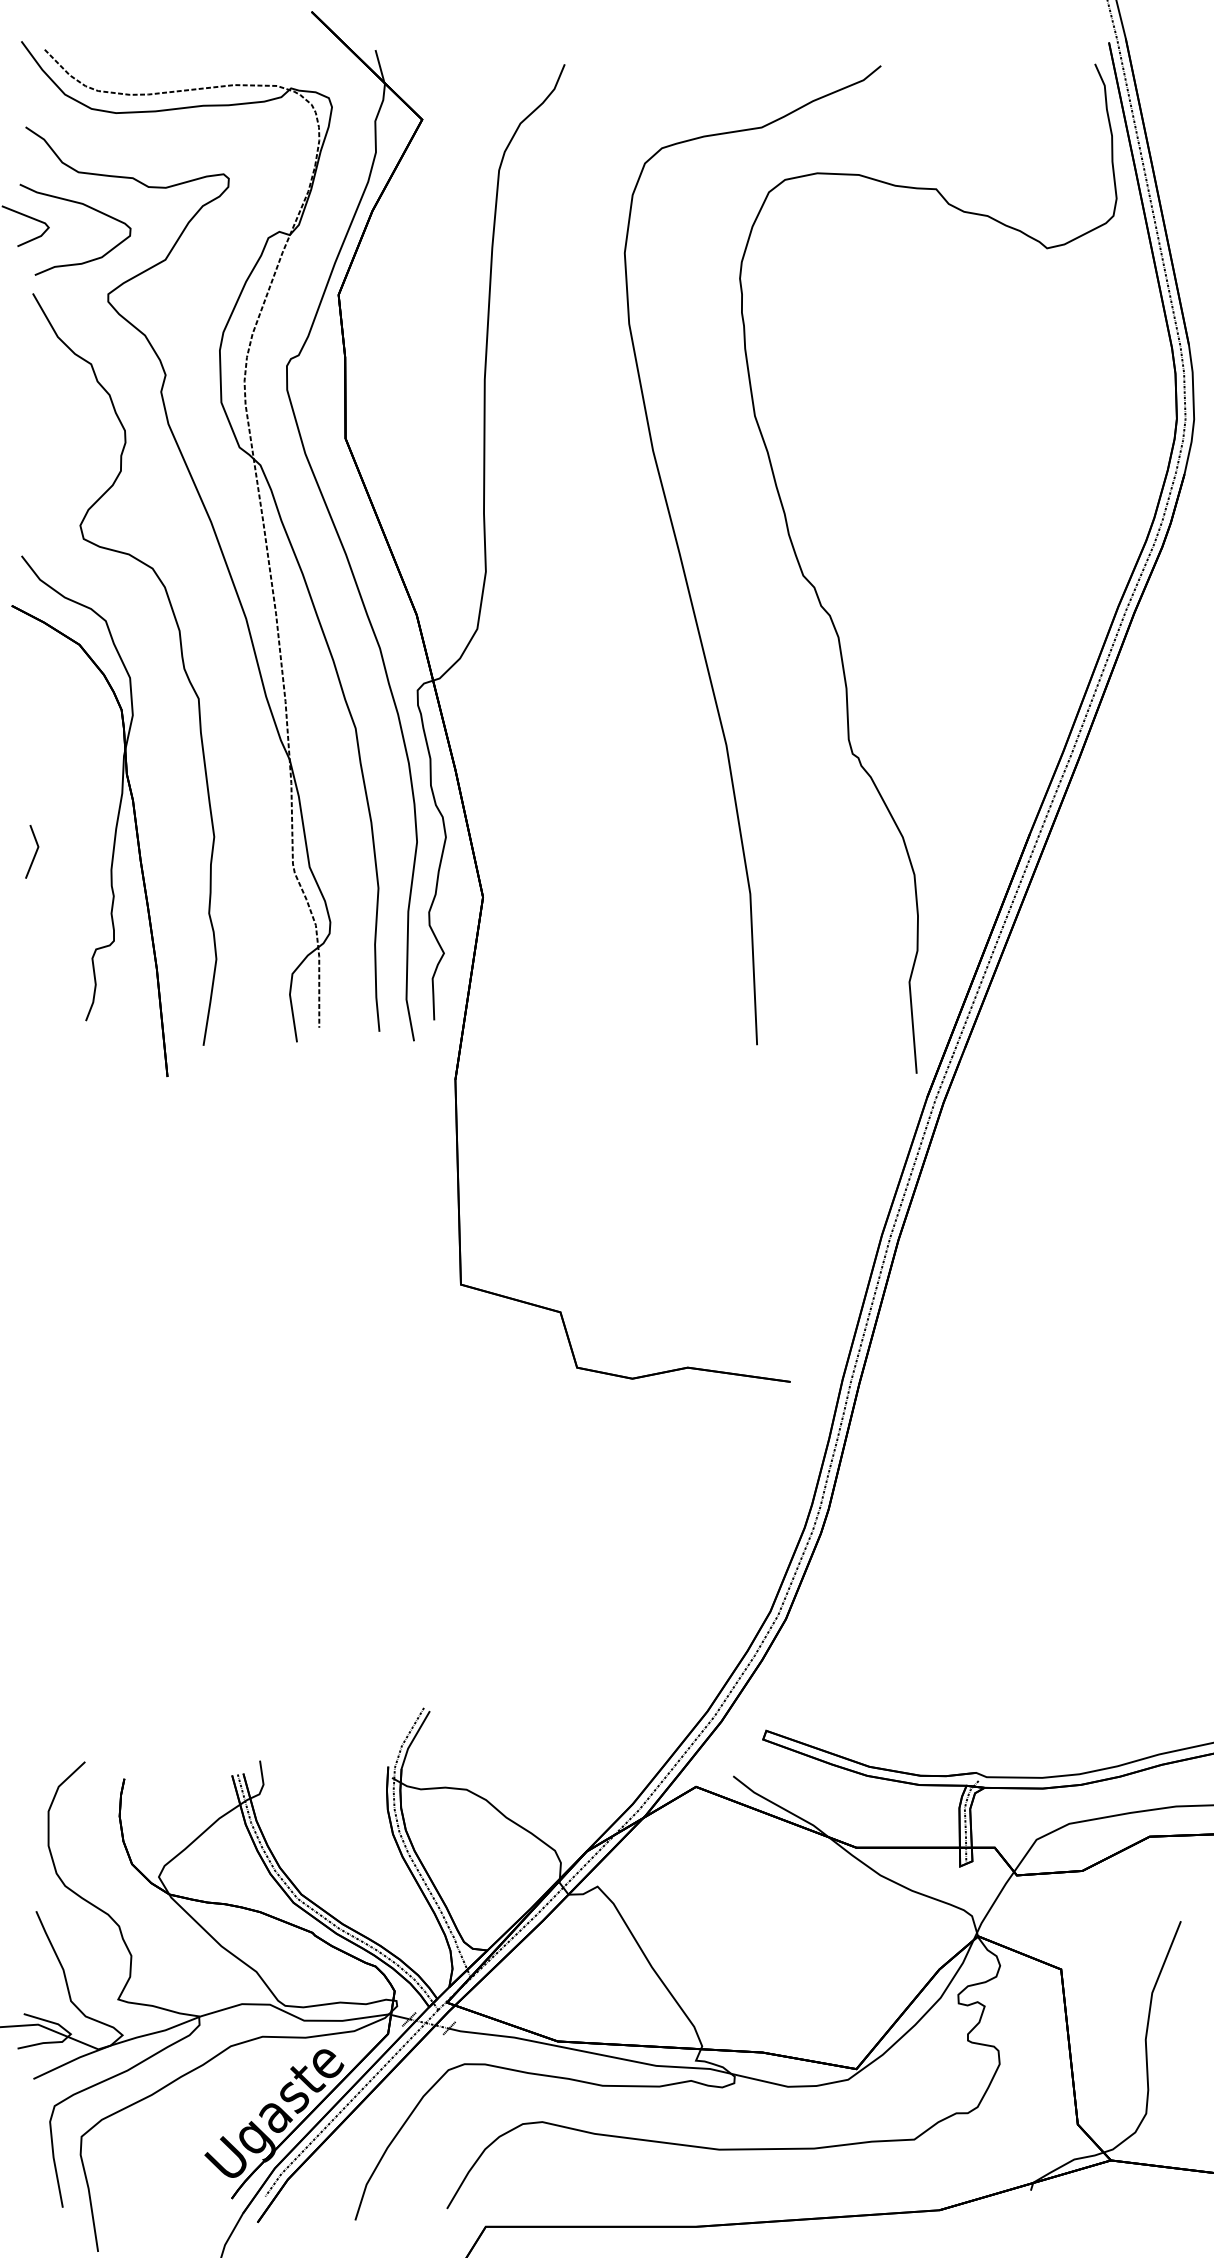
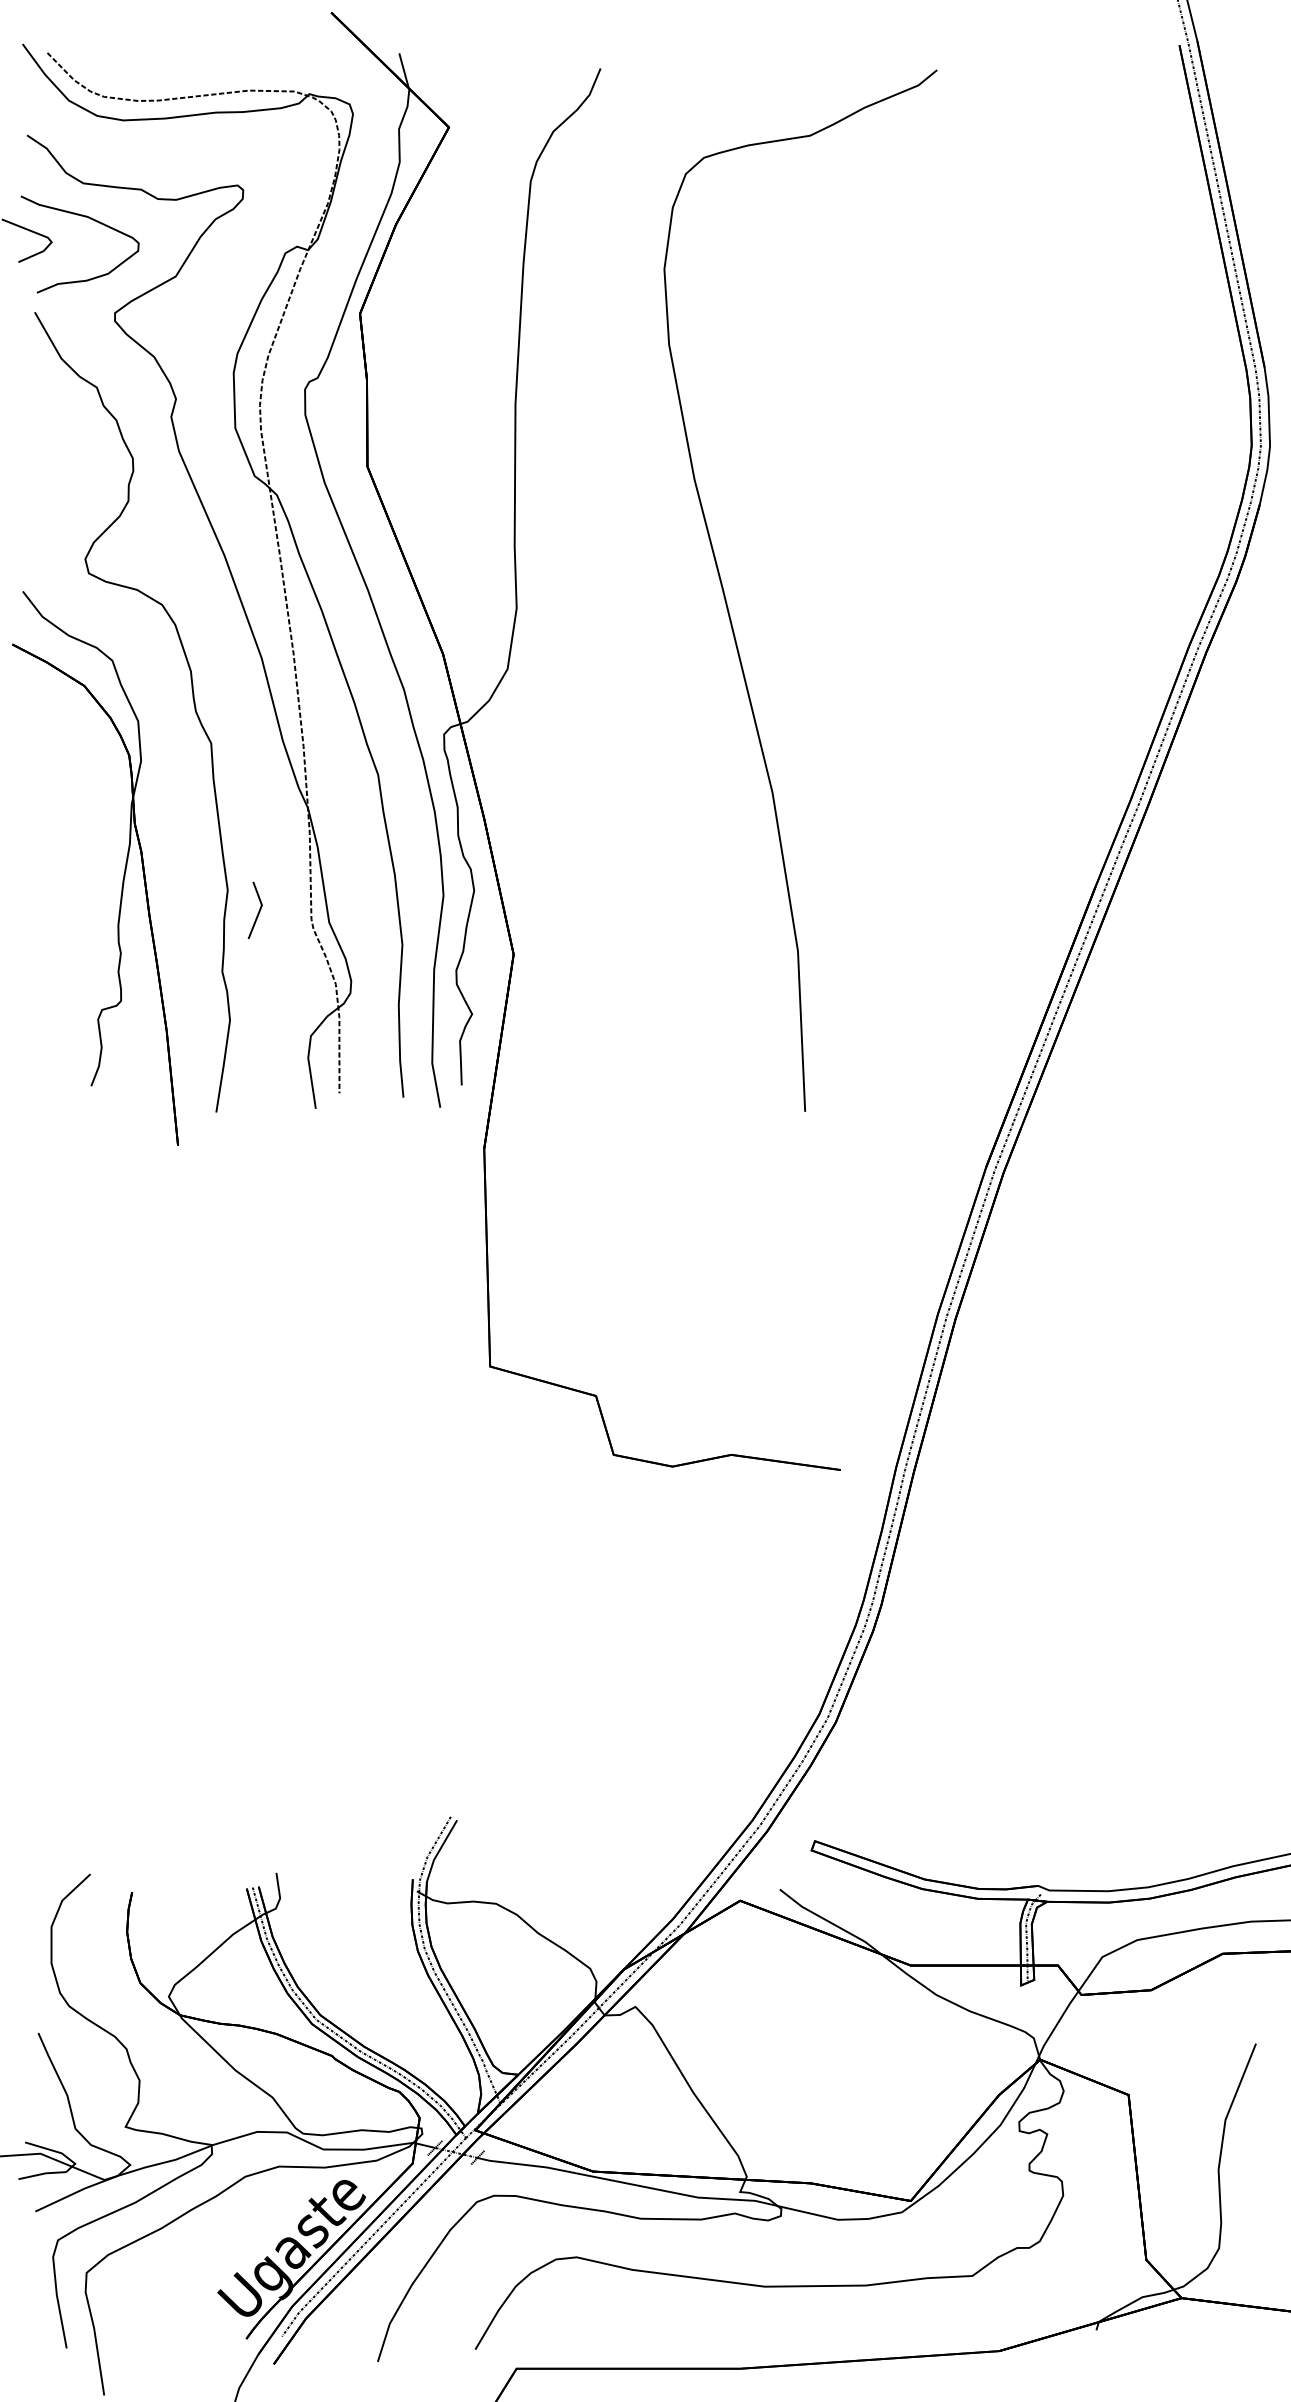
curve: (831, 616) -> (884, 655), removed
line: (34, 853) -> (257, 912), moved

